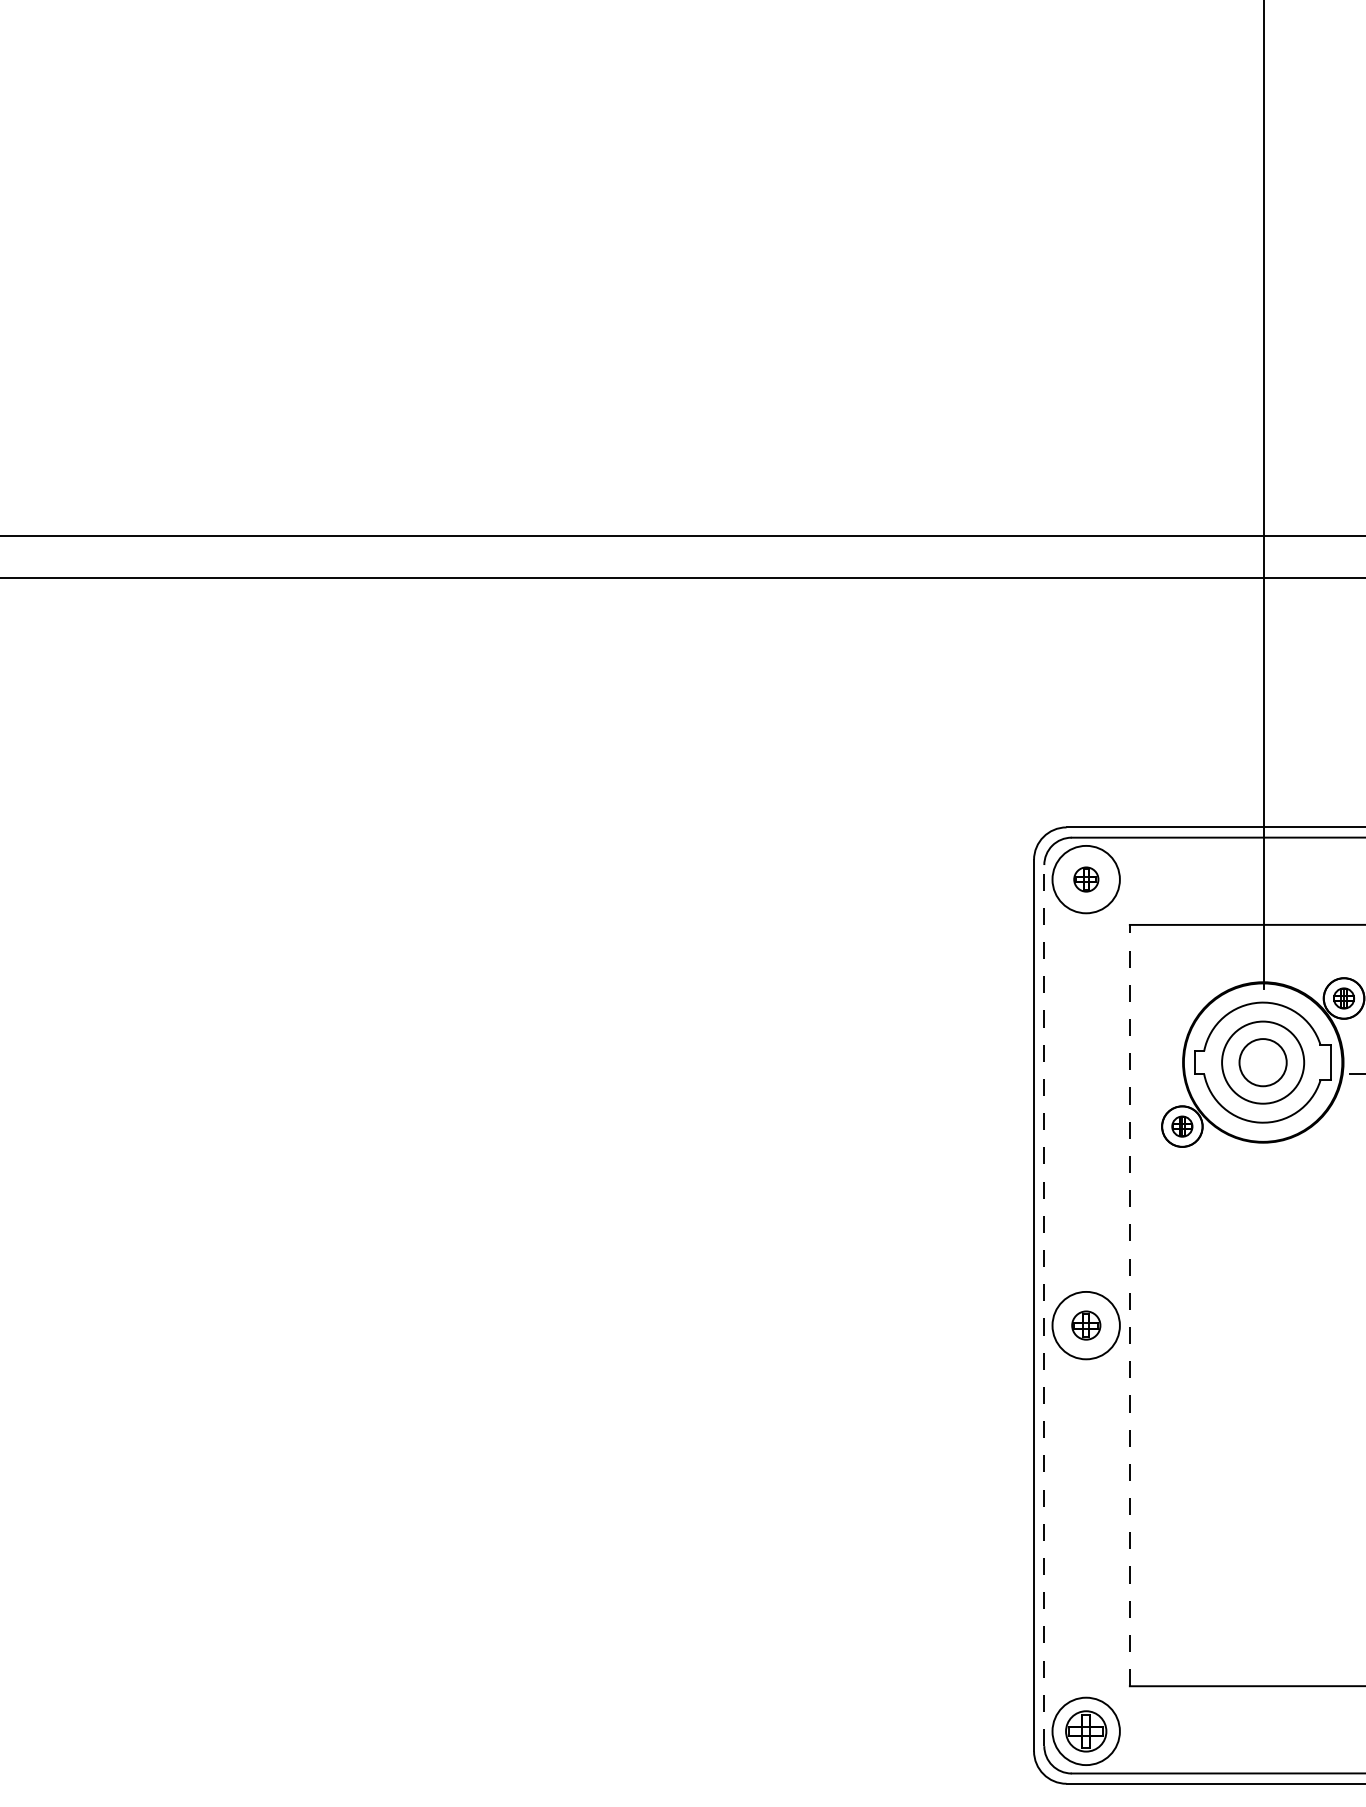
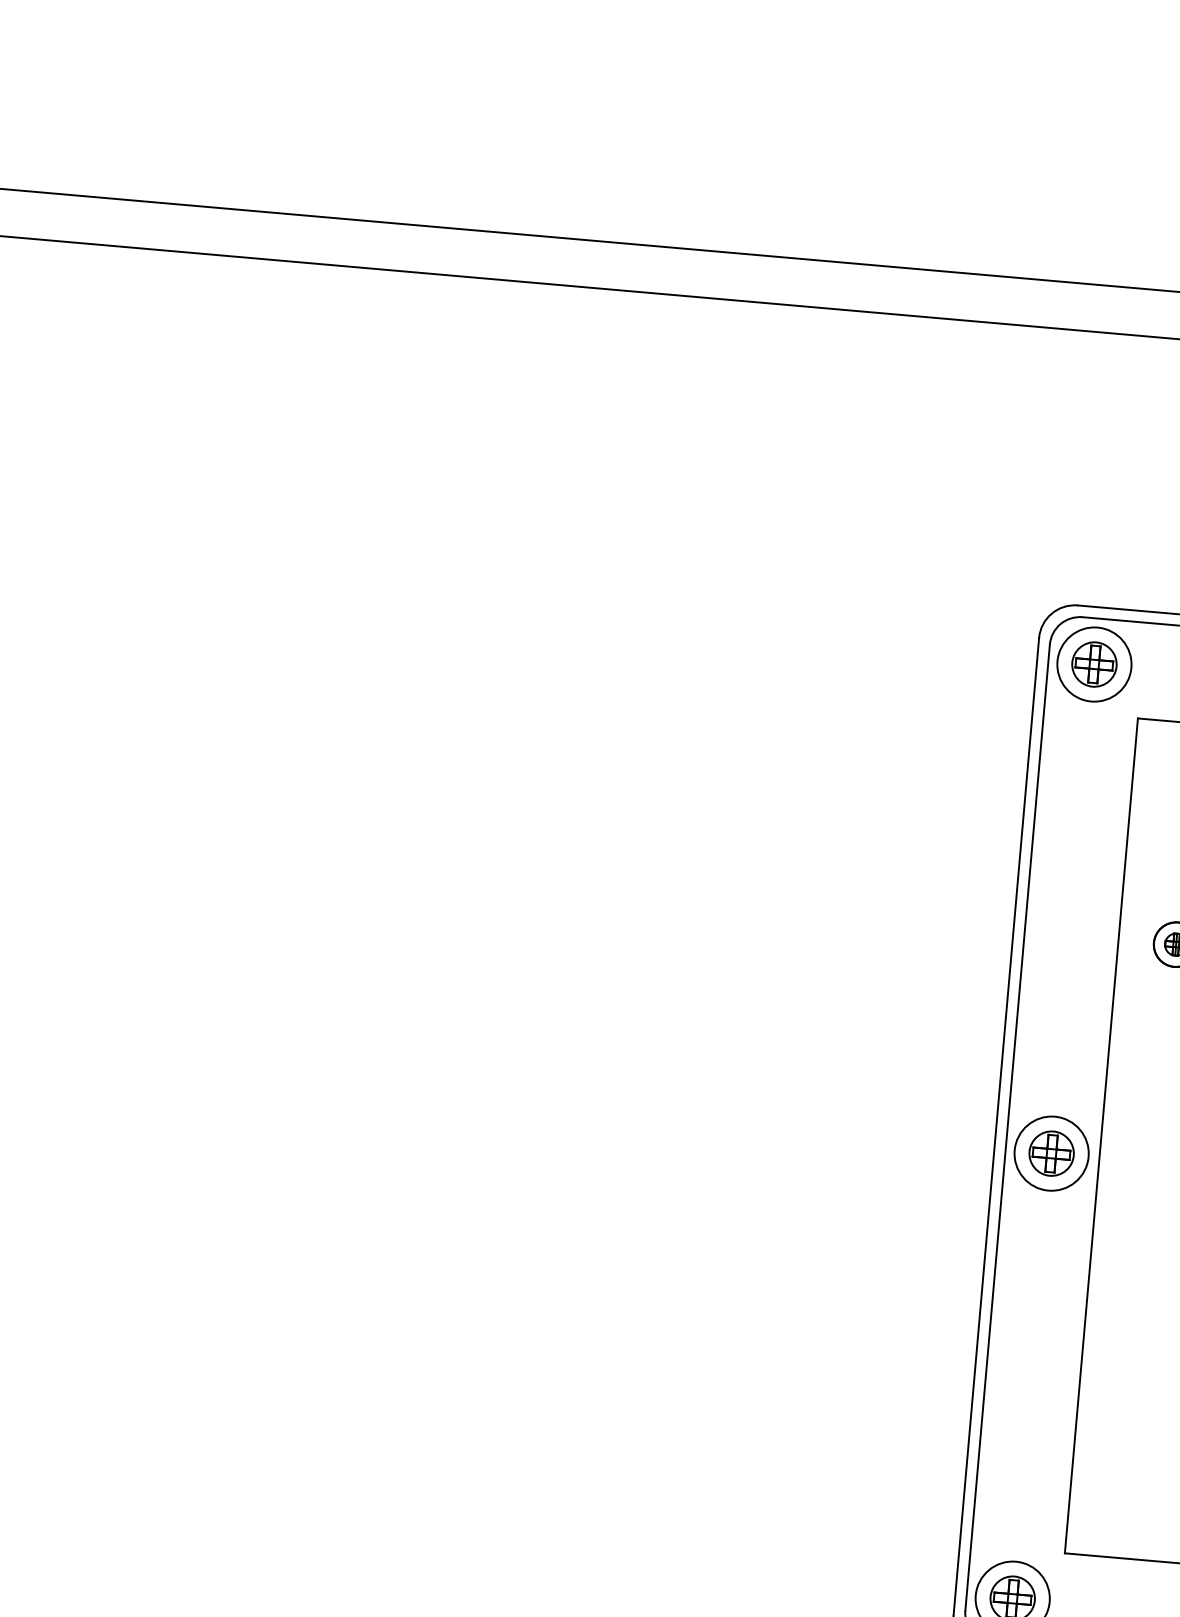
part: (1086, 879) -> (1094, 664), size x1.67
line: (1044, 1305) -> (1007, 1127), dashed -> solid
line: (1129, 1305) -> (1101, 1135), dashed -> solid
part: (1086, 1325) -> (1051, 1153), size x1.43

